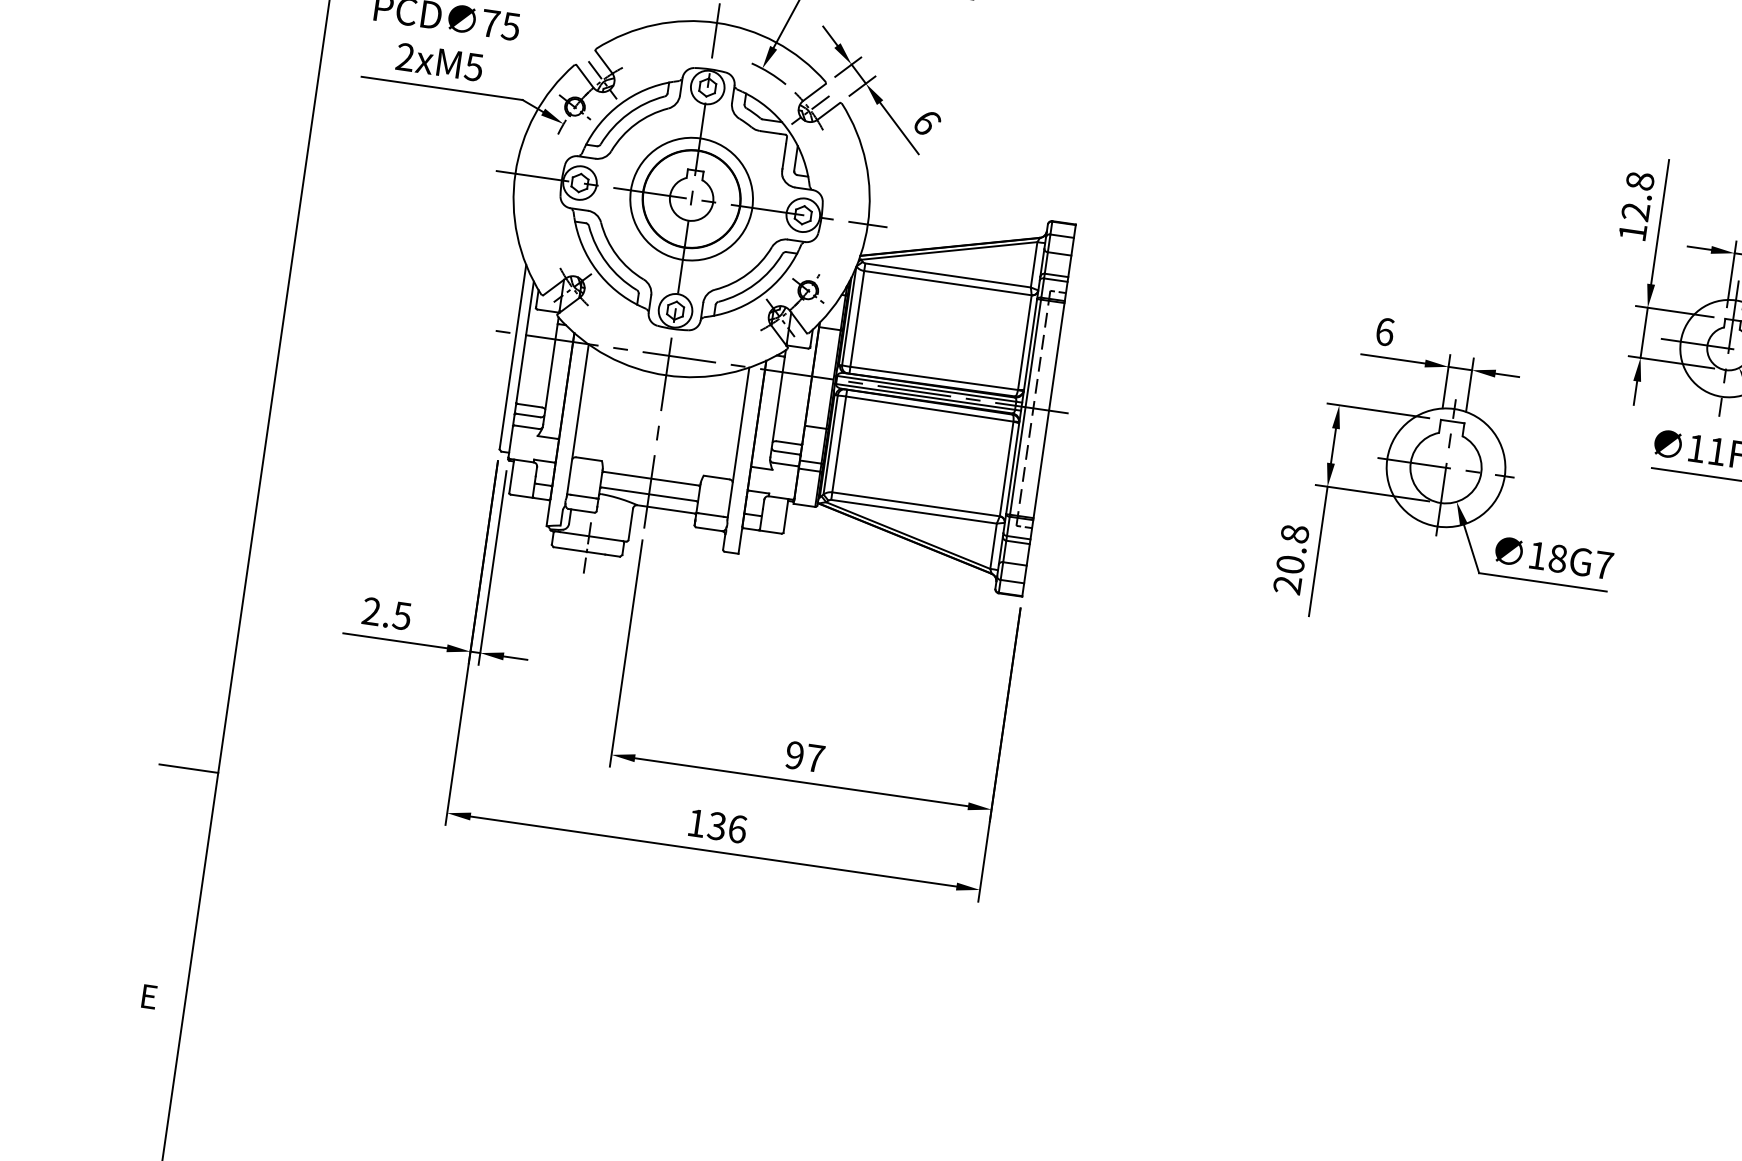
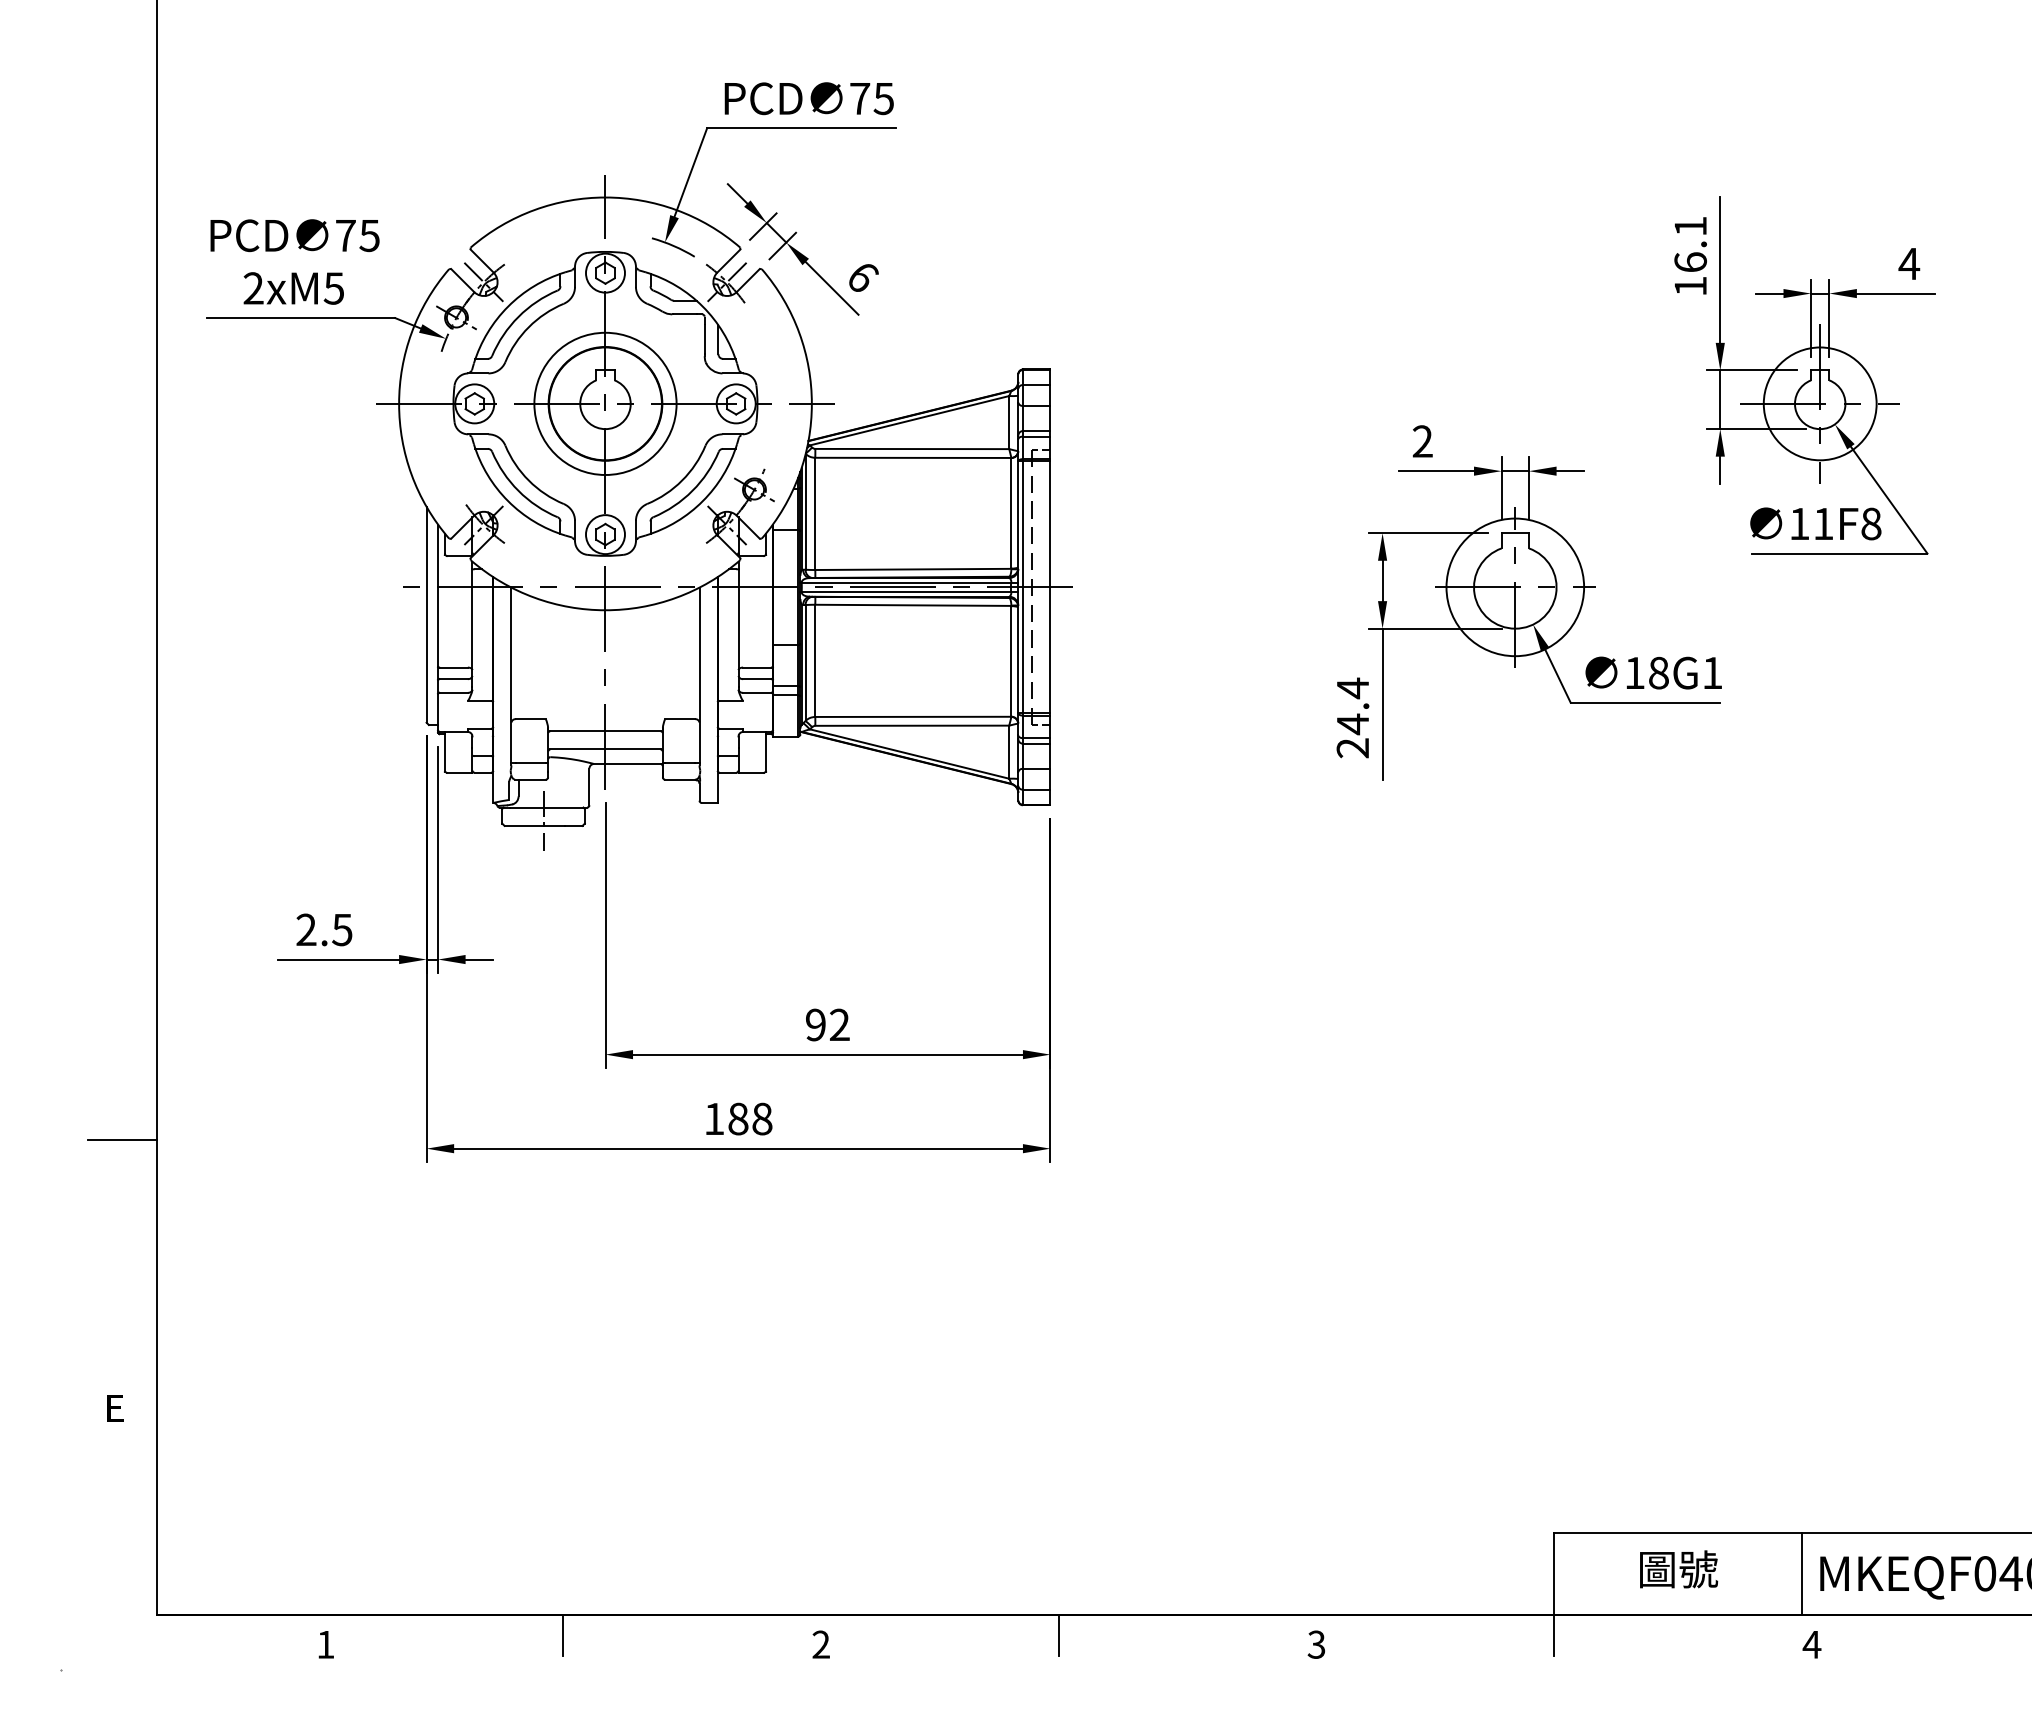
text: (1637, 196) -> (1690, 244), 12.8 -> 16.1
text: (1384, 331) -> (1422, 441), 6 -> 2
text: (1292, 549) -> (1352, 706), 20.8 -> 24.4
text: (1603, 564) -> (1712, 672), 18G7 -> 18G1
text: (815, 757) -> (839, 1024), 97 -> 92
text: (727, 827) -> (750, 1118), 136 -> 188

